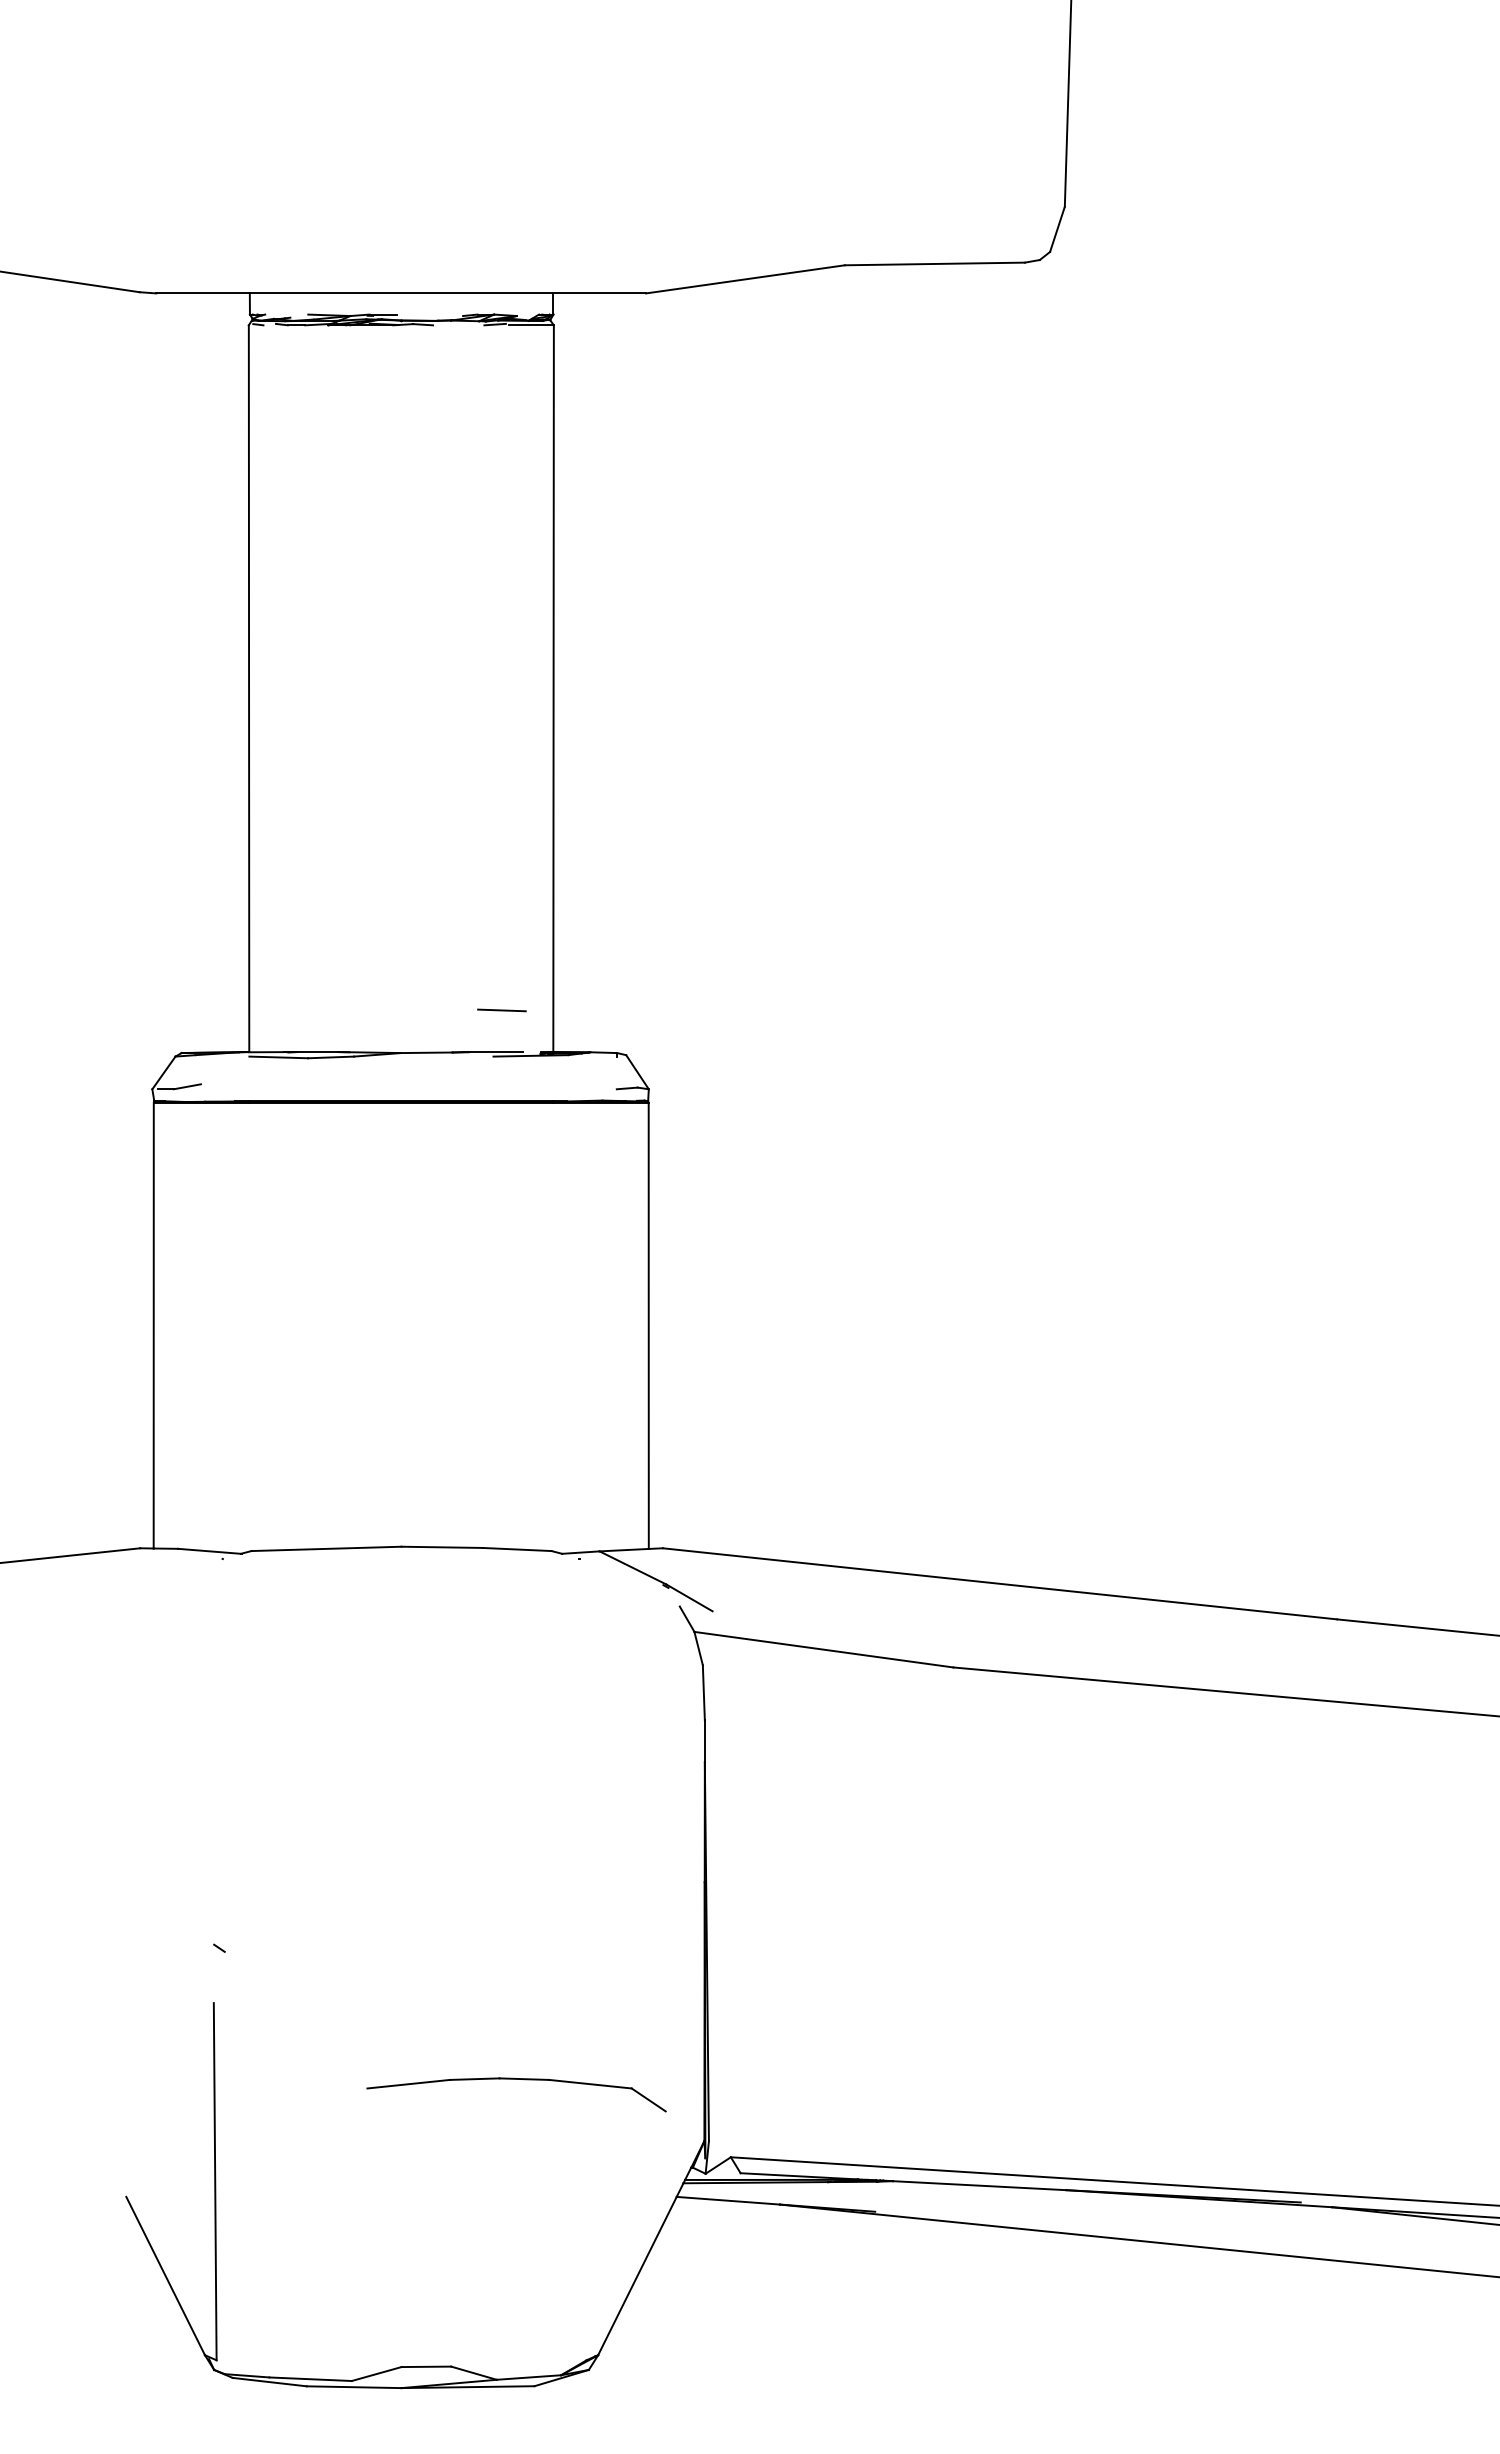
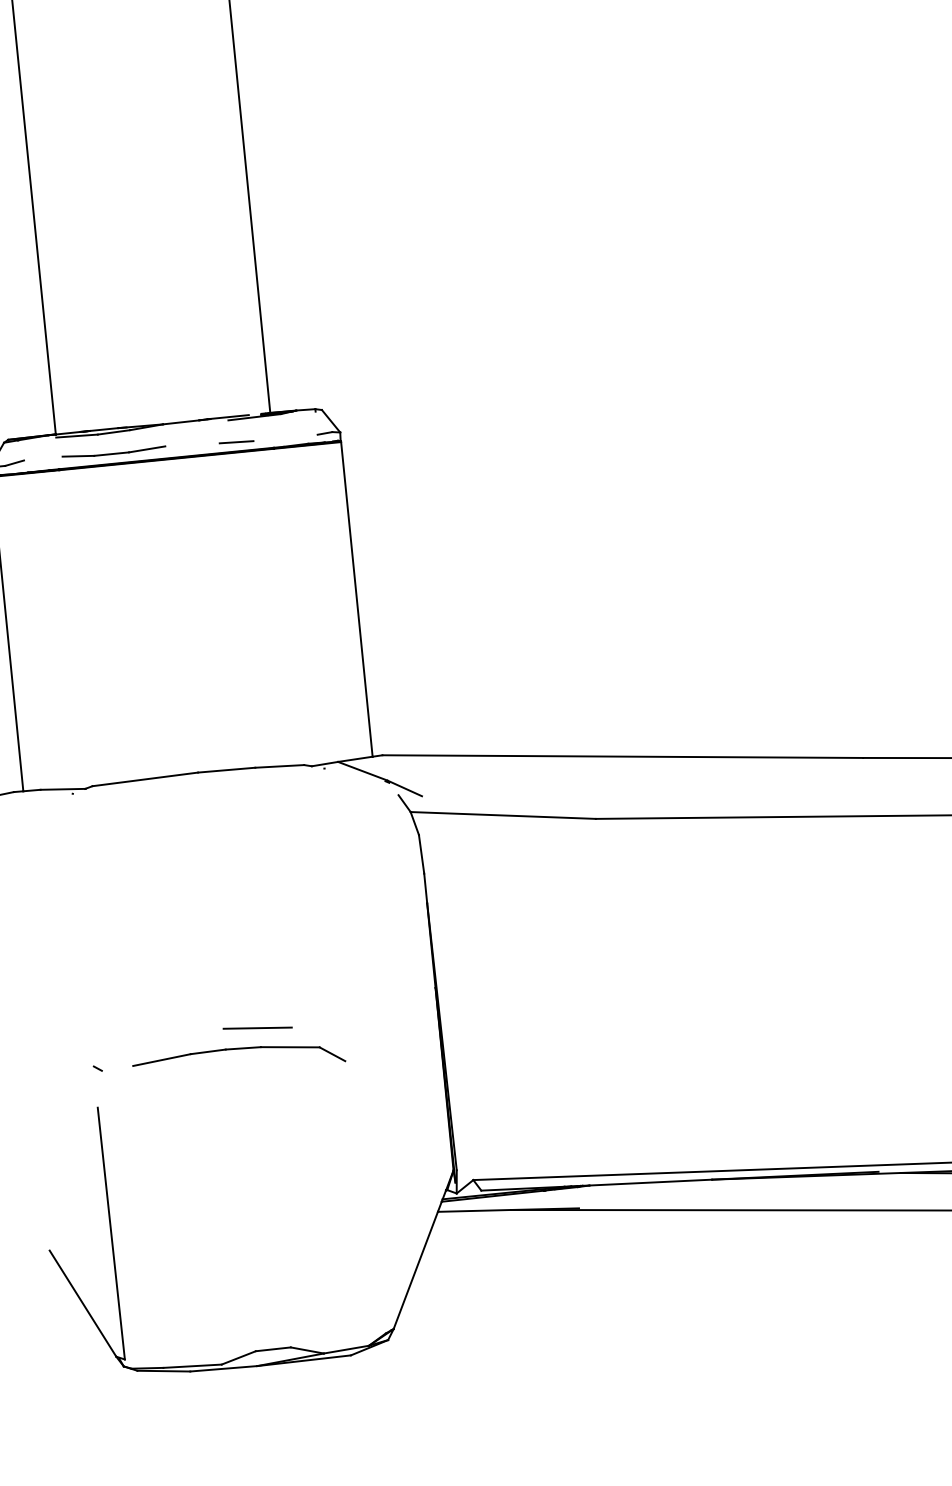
line: (501, 1010) -> (236, 442), moved
part: (328, 1085) -> (114, 452), added
line: (449, 1913) -> (257, 1027), added
part: (516, 2079) -> (237, 1049), moved

